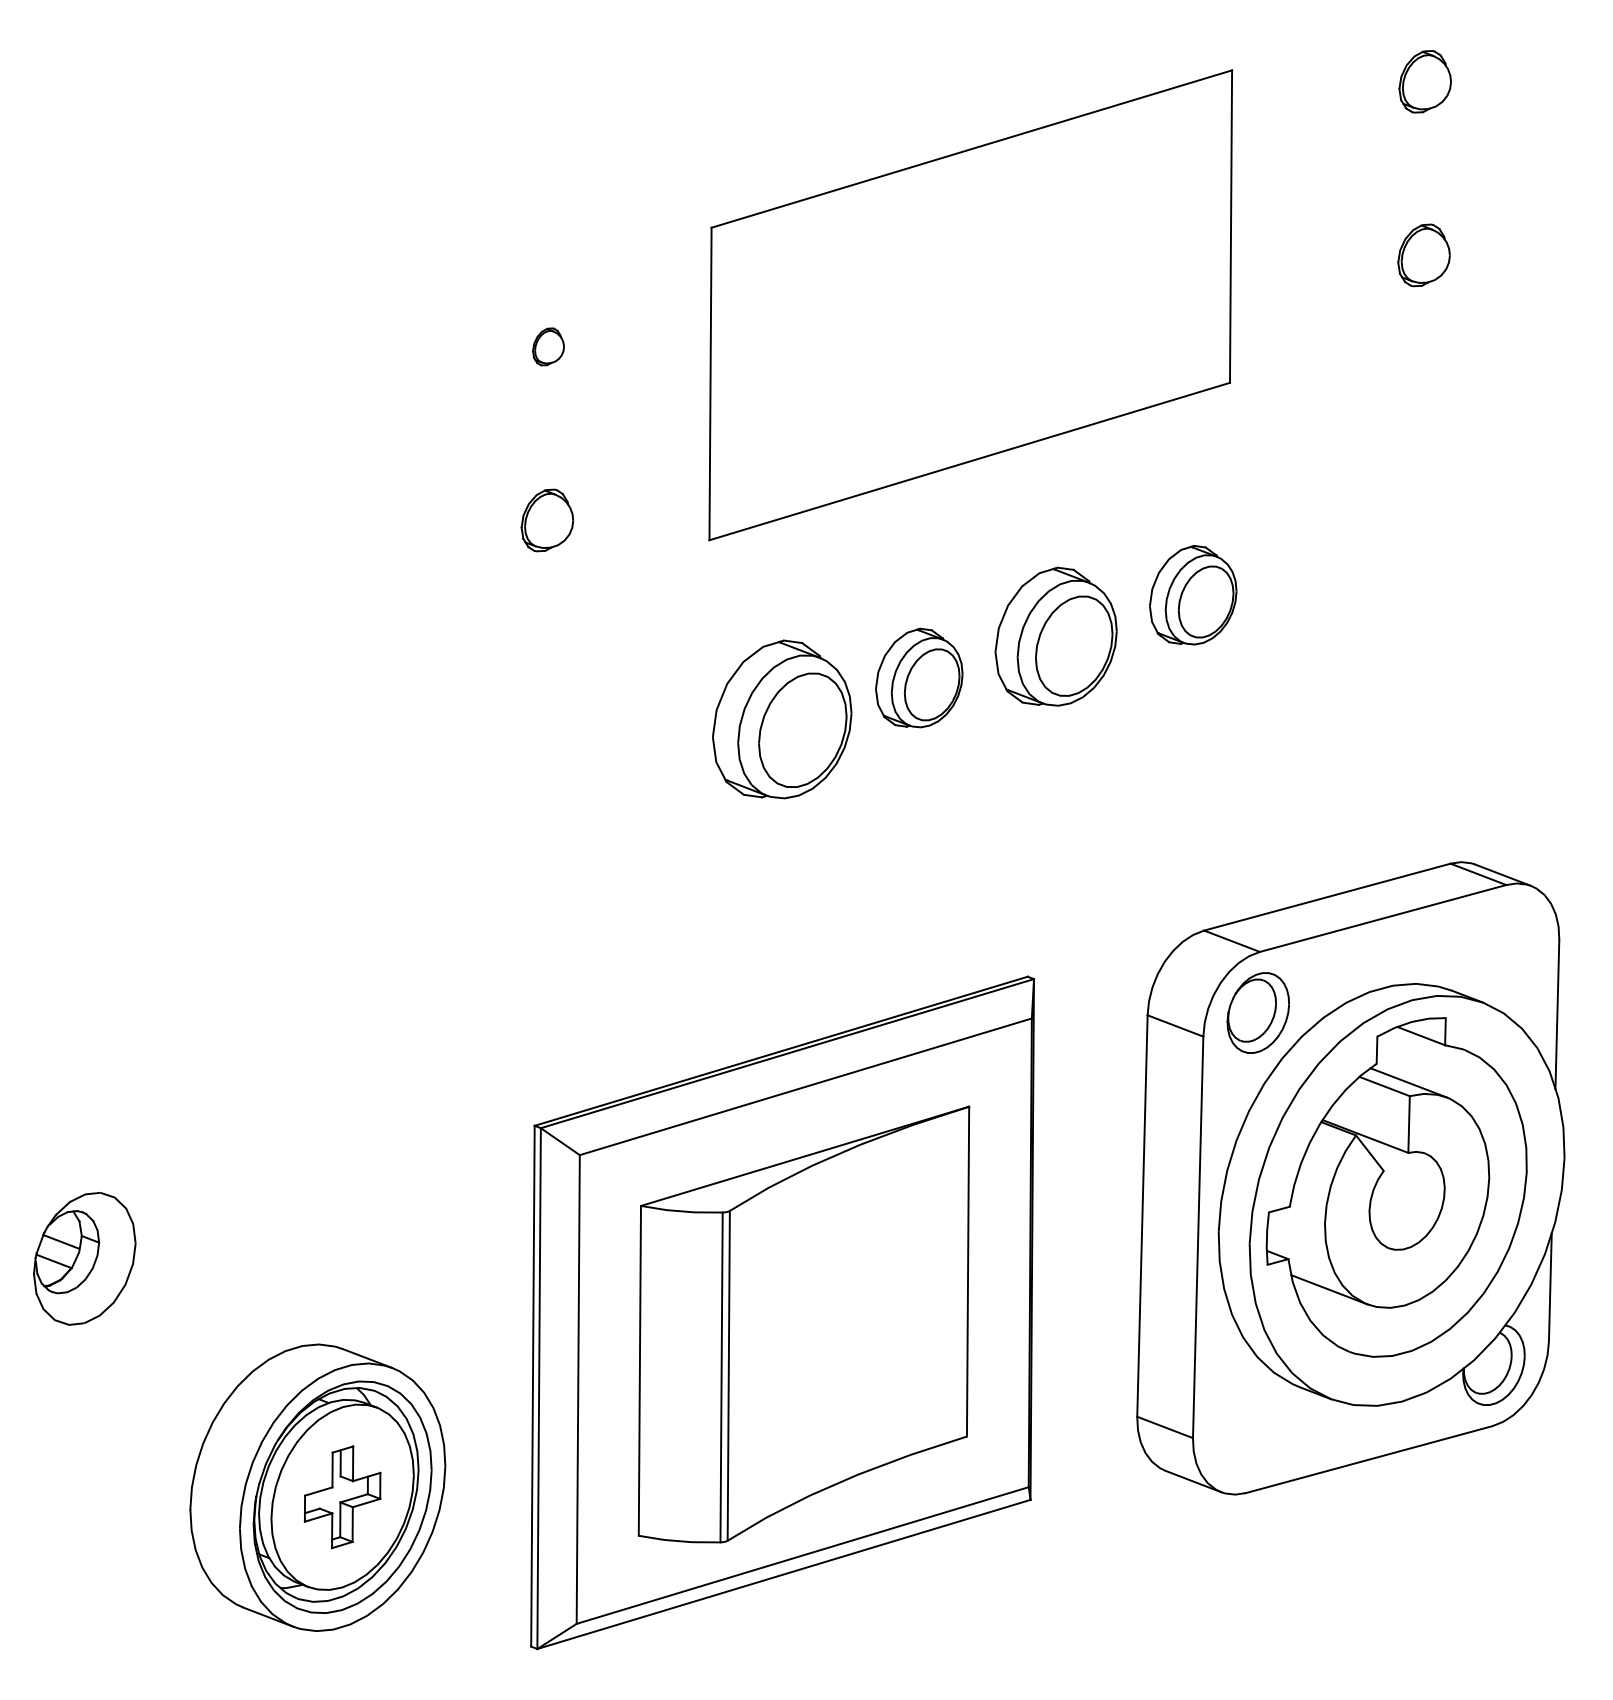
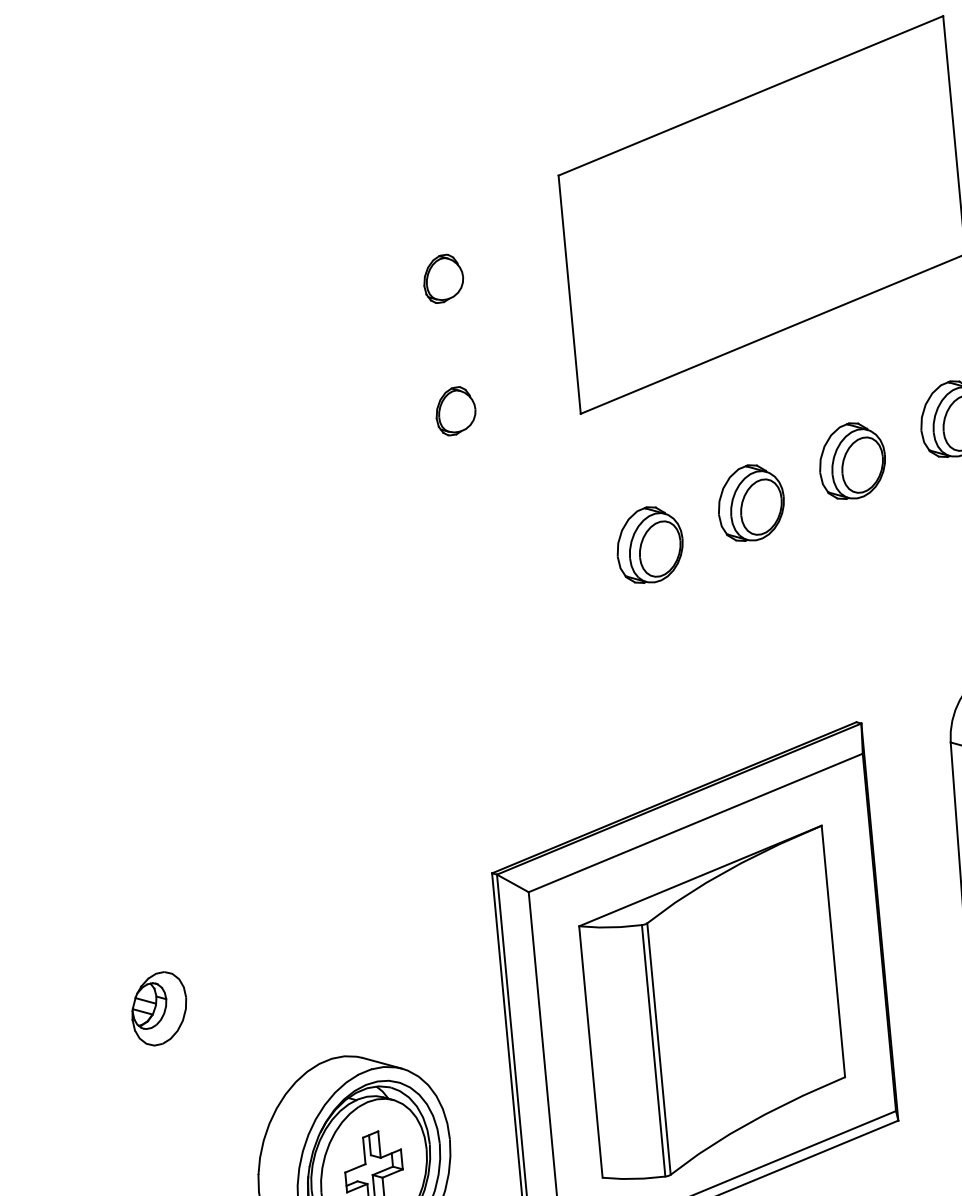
part: (548, 346) -> (443, 278), size x1.67
part: (1056, 636) -> (852, 460), size x0.71
part: (782, 719) -> (650, 544), size x0.62
part: (84, 1258) -> (159, 1008), size x0.71

